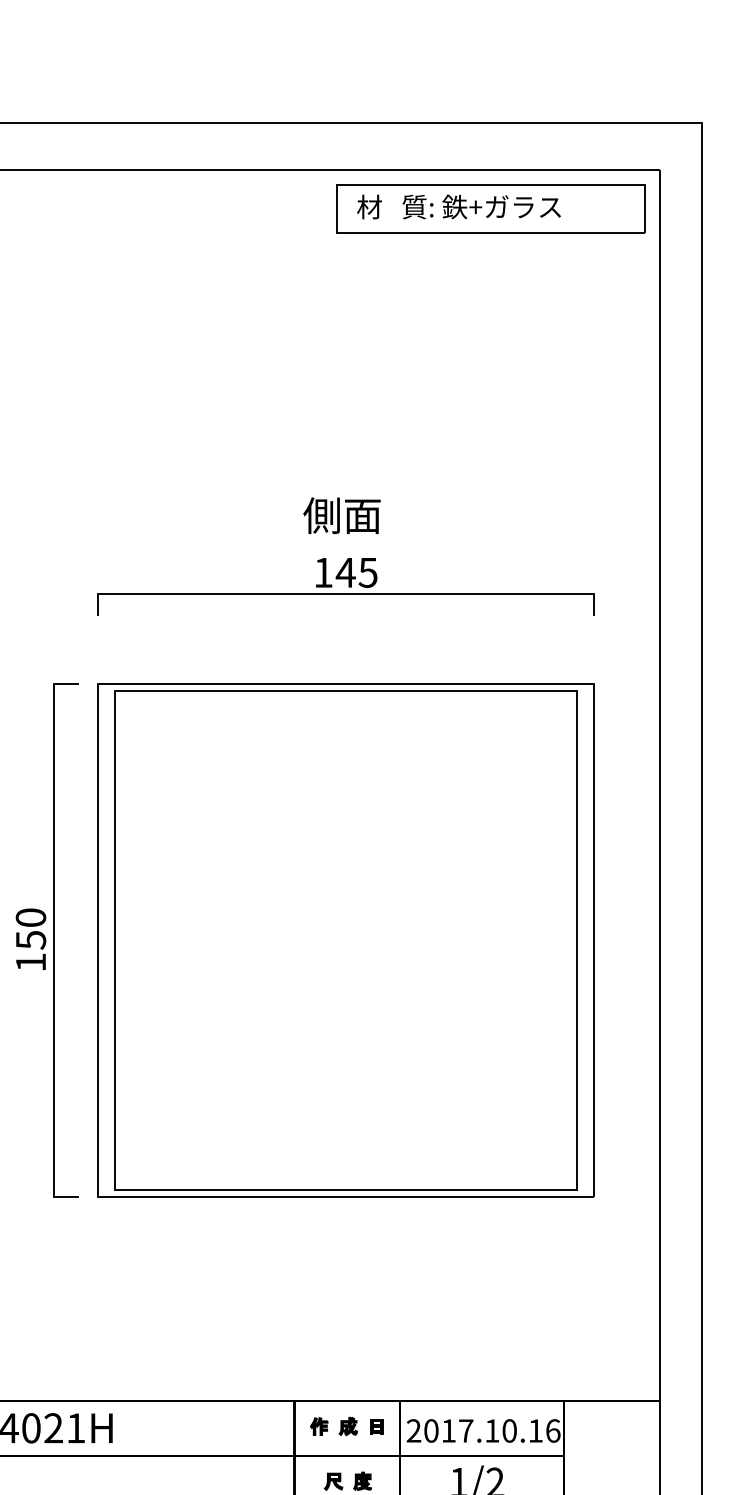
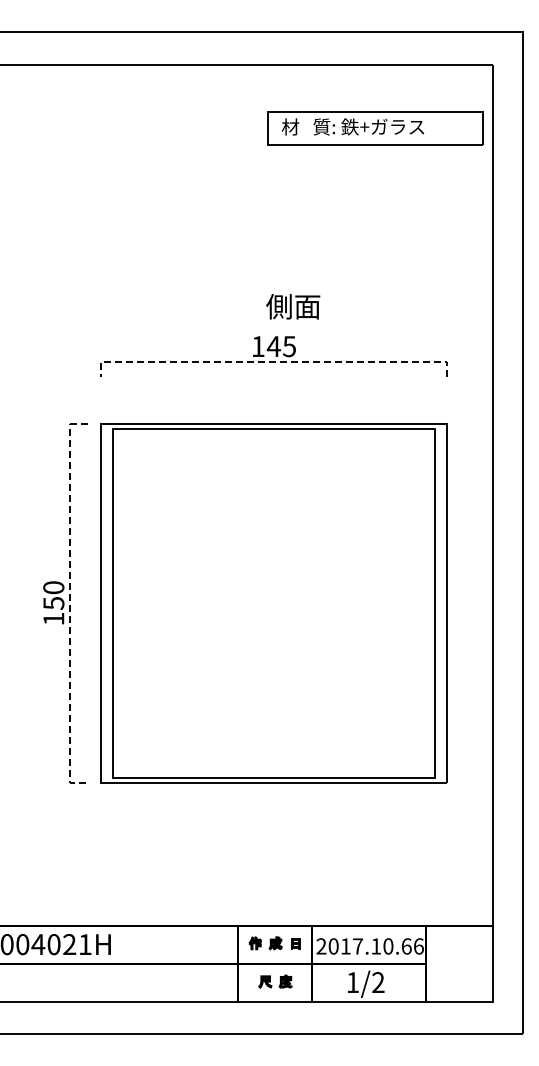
part: (491, 209) -> (375, 128), moved
text: (342, 515) -> (293, 306), moved
line: (345, 594) -> (273, 361), solid -> dashed
line: (54, 941) -> (70, 604), solid -> dashed
text: (535, 1431) -> (406, 946), 2017.10.16 -> 2017.10.66

